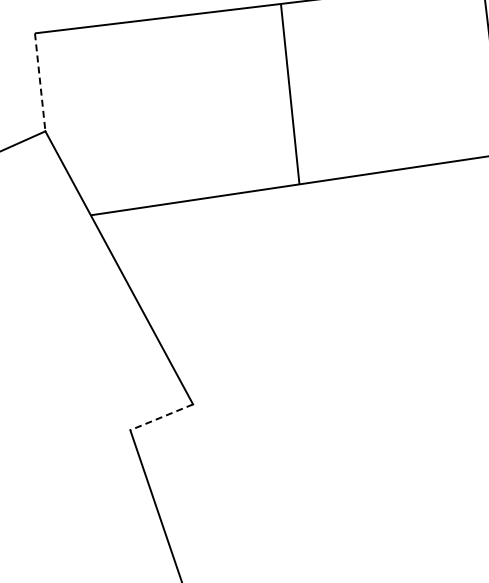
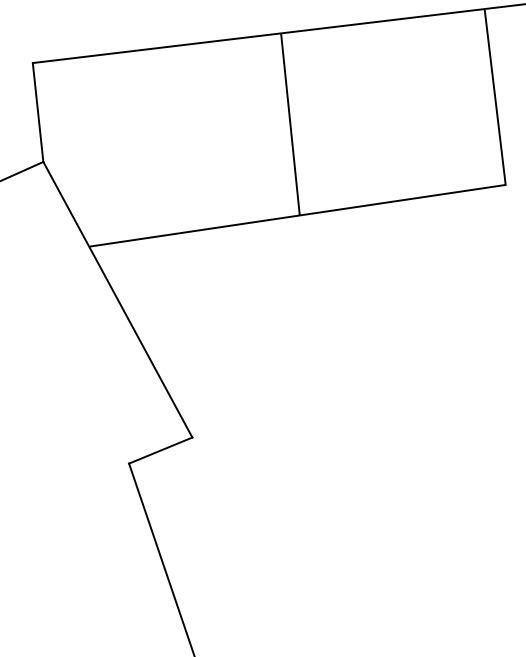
line: (40, 82) -> (38, 112), dashed -> solid
line: (161, 417) -> (160, 450), dashed -> solid

